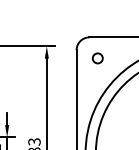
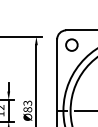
circle: (97, 57) -> (71, 44), size x1.67

